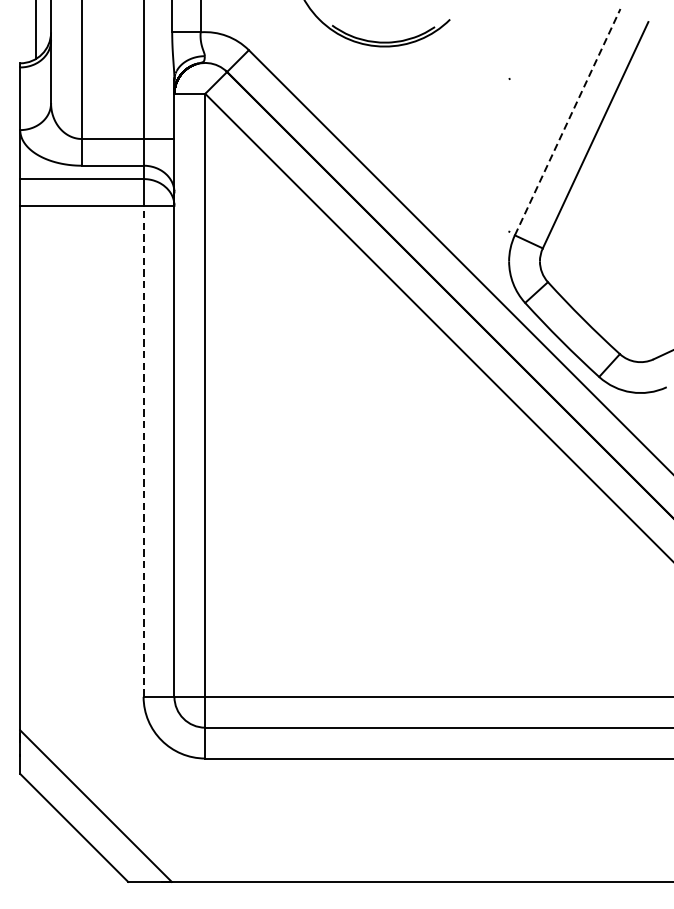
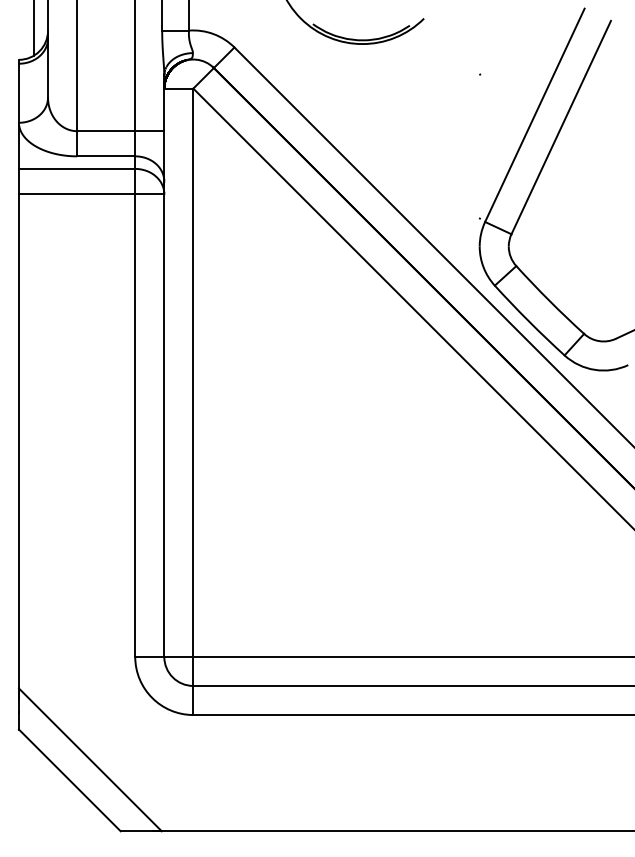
line: (567, 122) -> (534, 115), dashed -> solid
line: (143, 451) -> (135, 425), dashed -> solid

